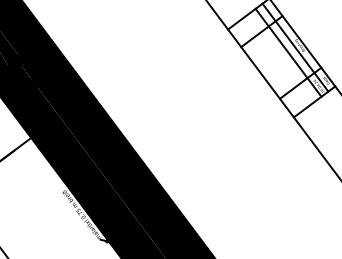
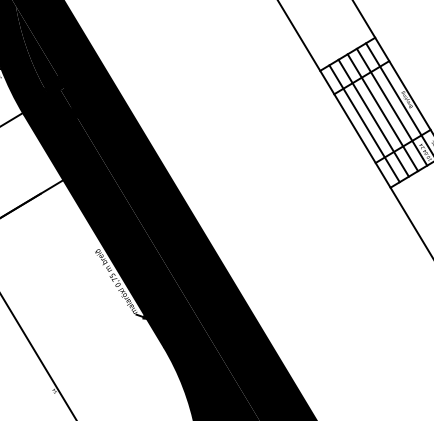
line: (281, 57) -> (382, 112), added
line: (274, 62) -> (373, 117), added
line: (267, 68) -> (364, 123), added

